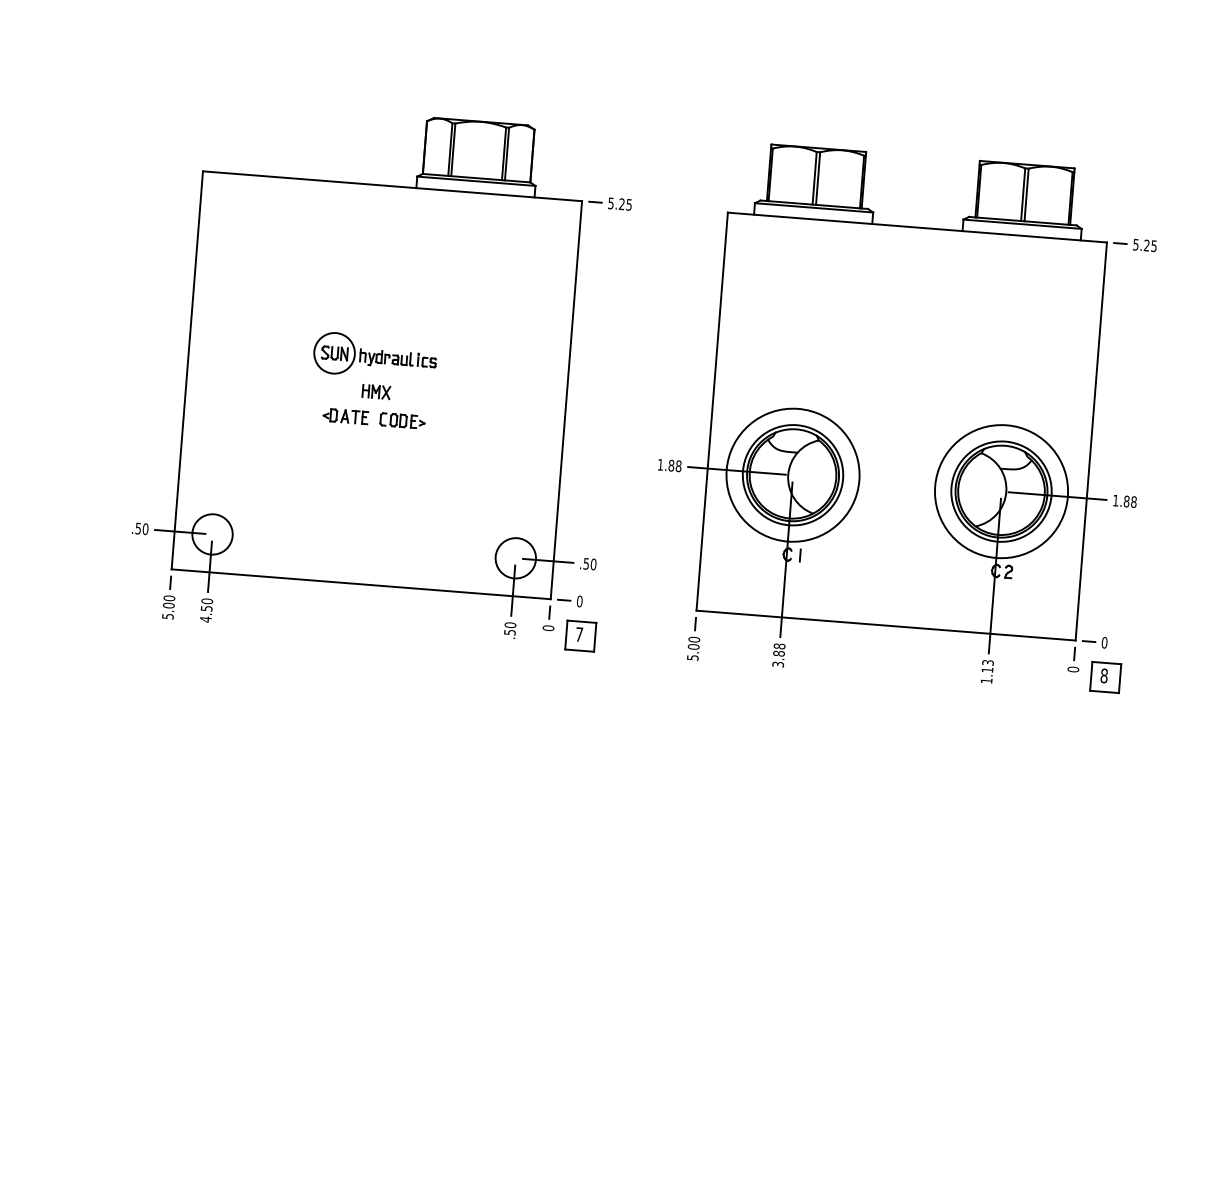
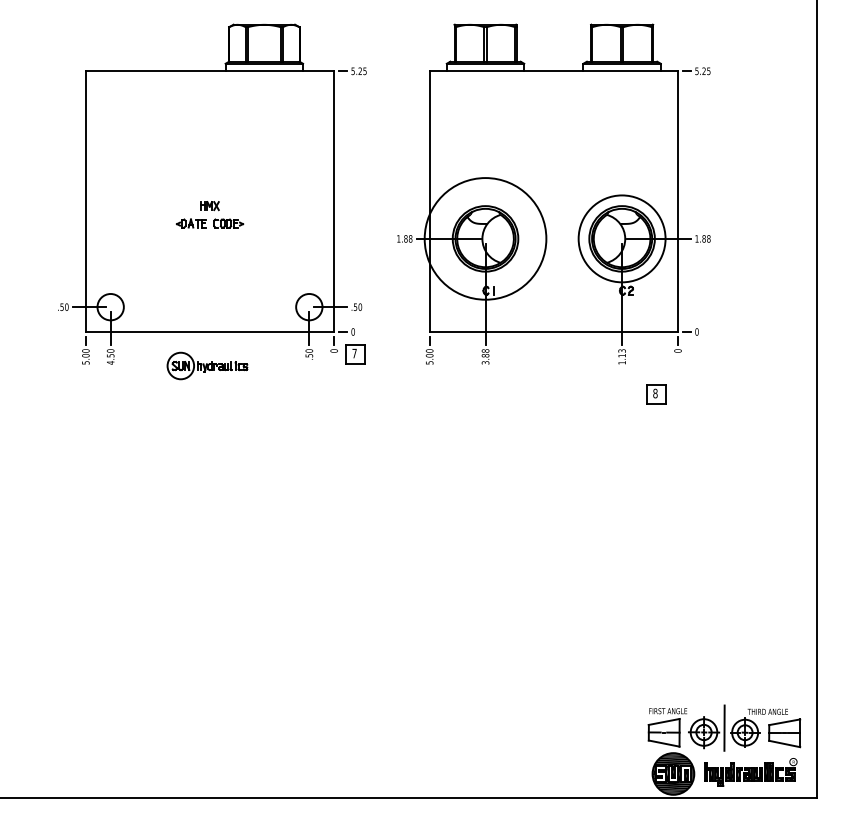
part: (375, 355) -> (207, 365), moved
circle: (793, 474) -> (485, 238), size x1.4
part: (1105, 677) -> (656, 394), moved

